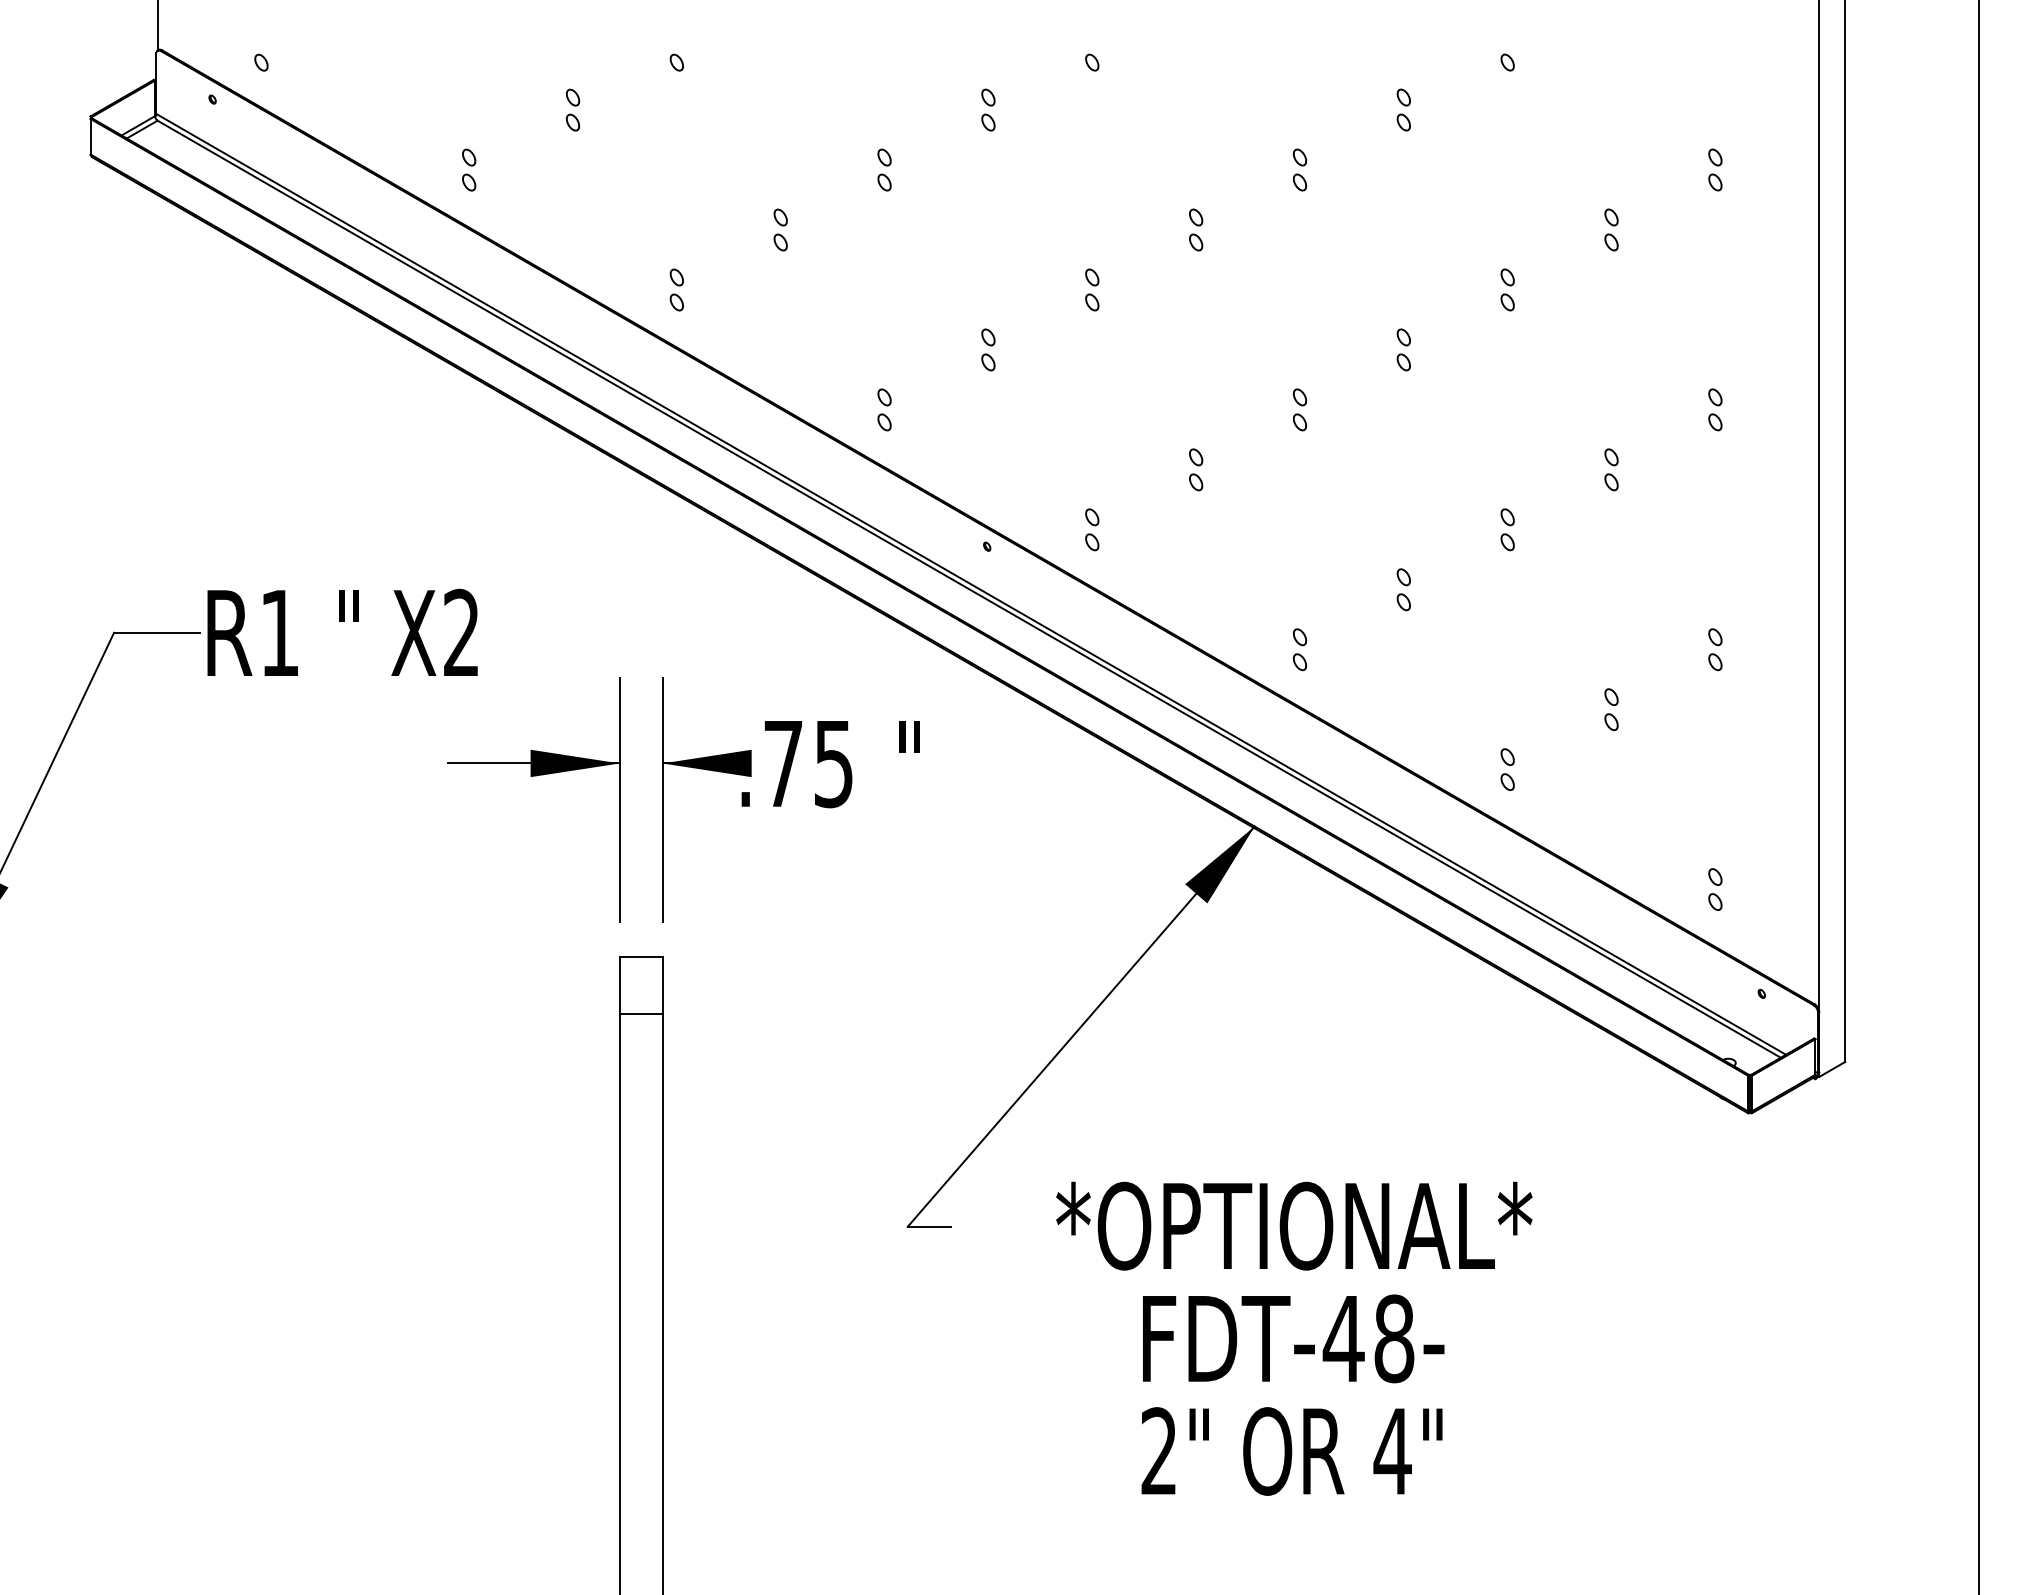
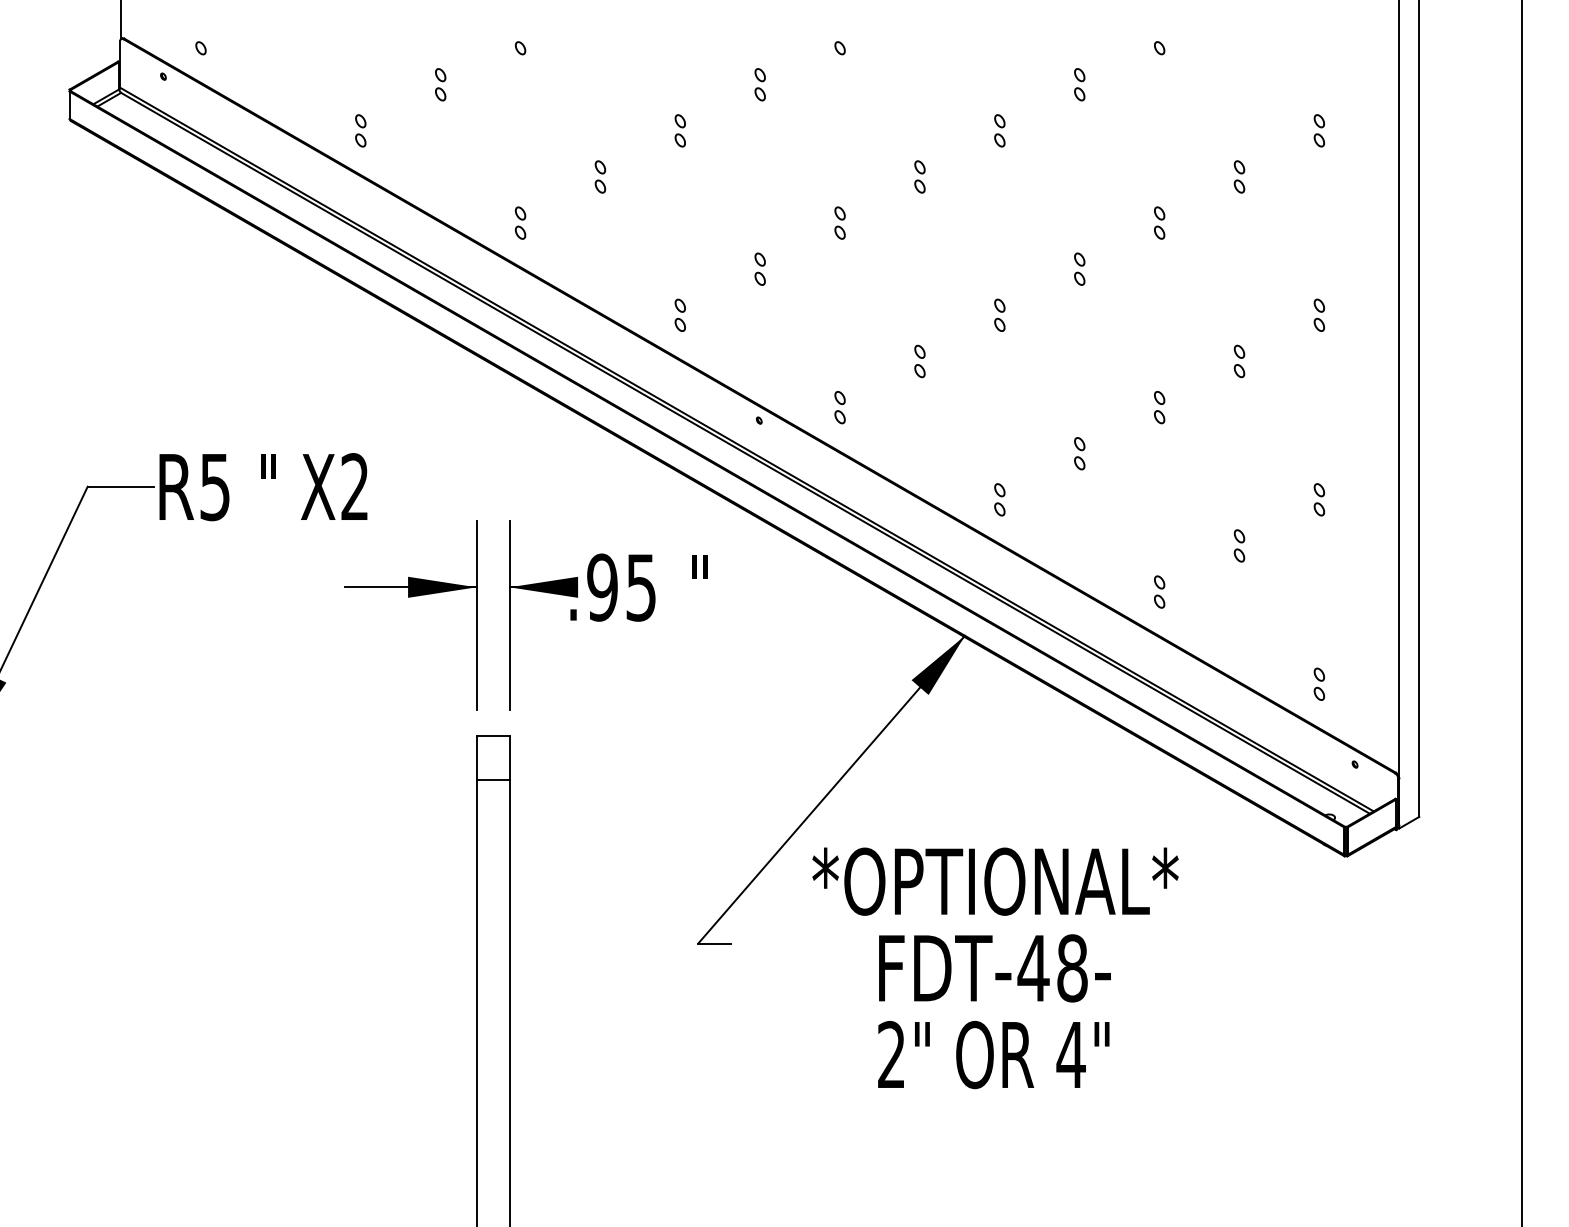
text: (279, 633) -> (214, 487), R1 -> R5
text: (783, 763) -> (602, 587), .75 -> .95
text: (1294, 1338) -> (995, 968), moved

